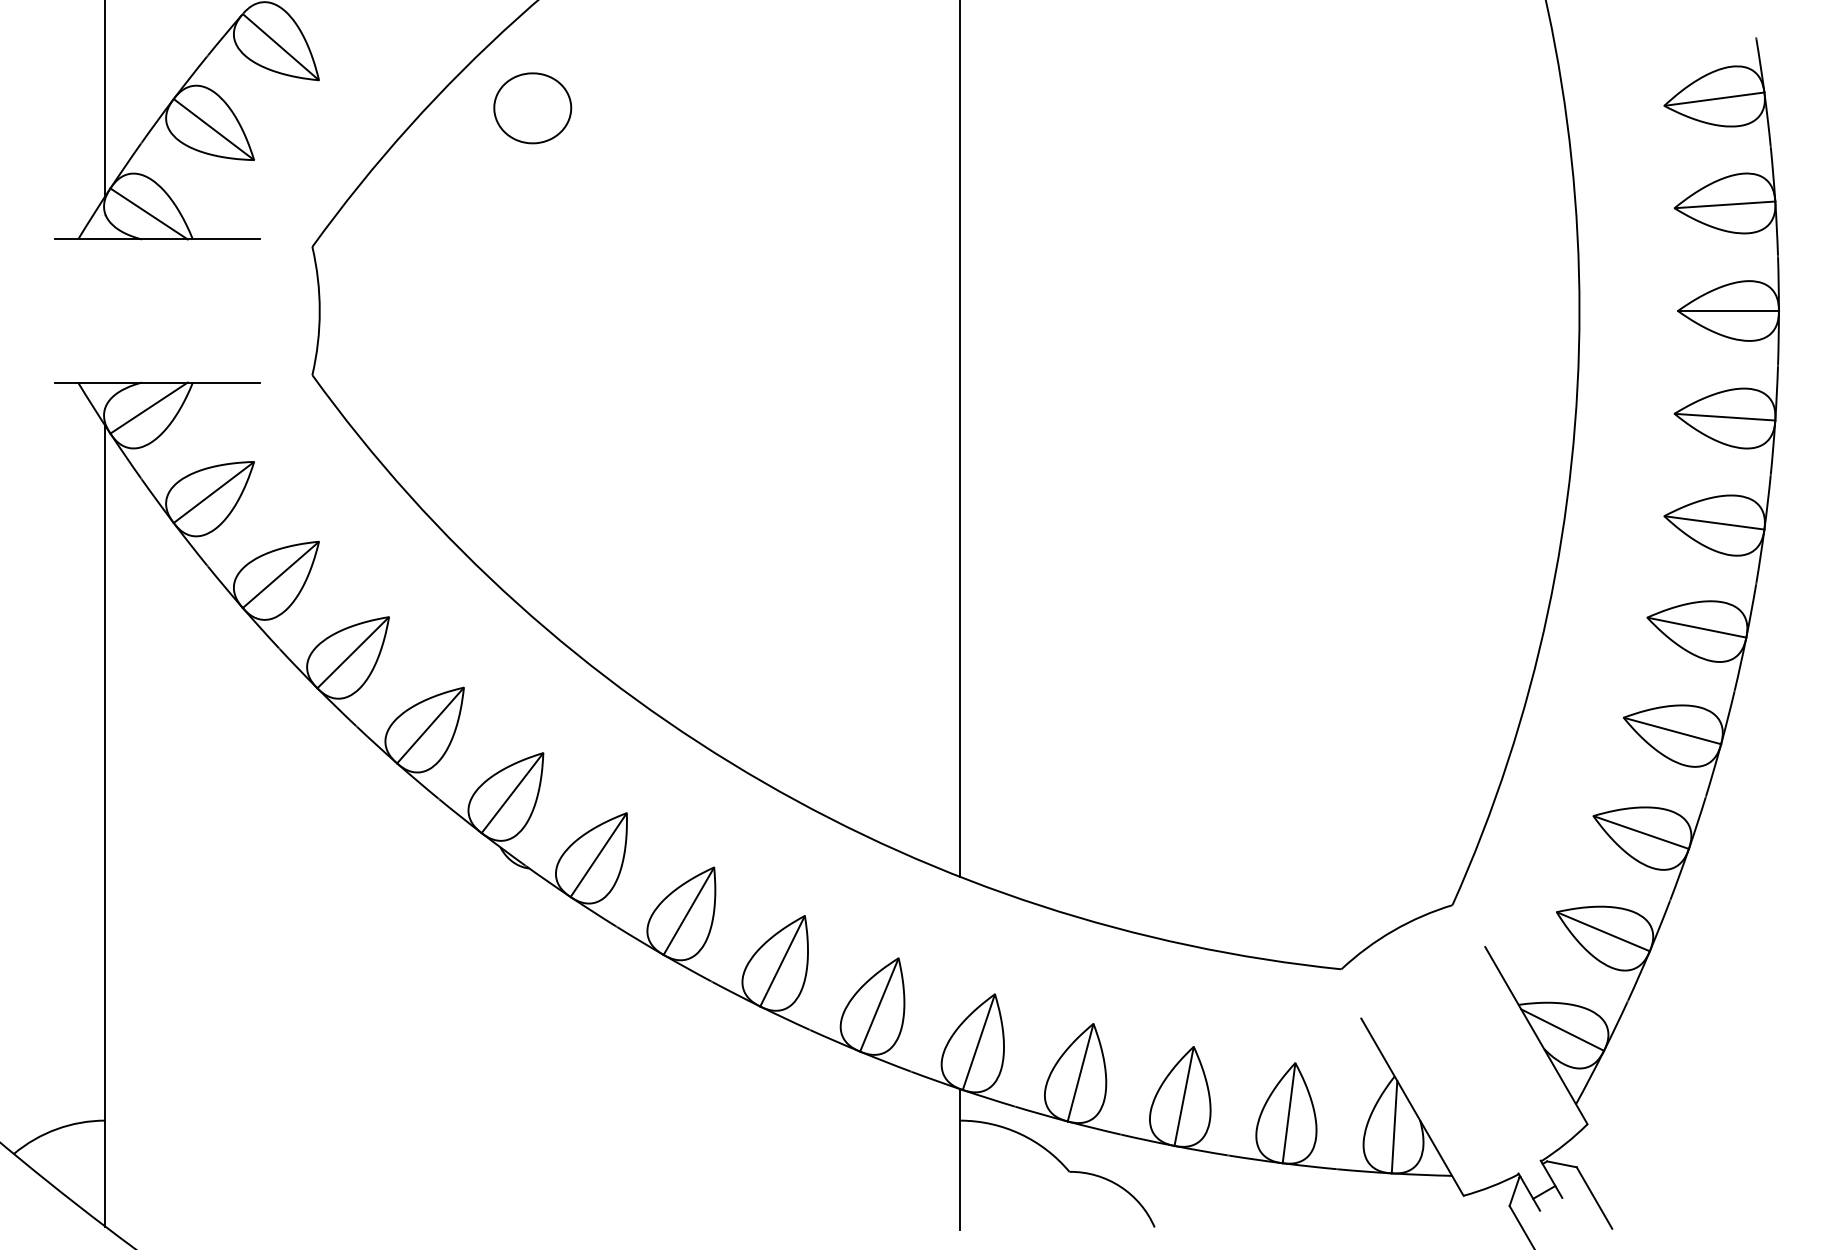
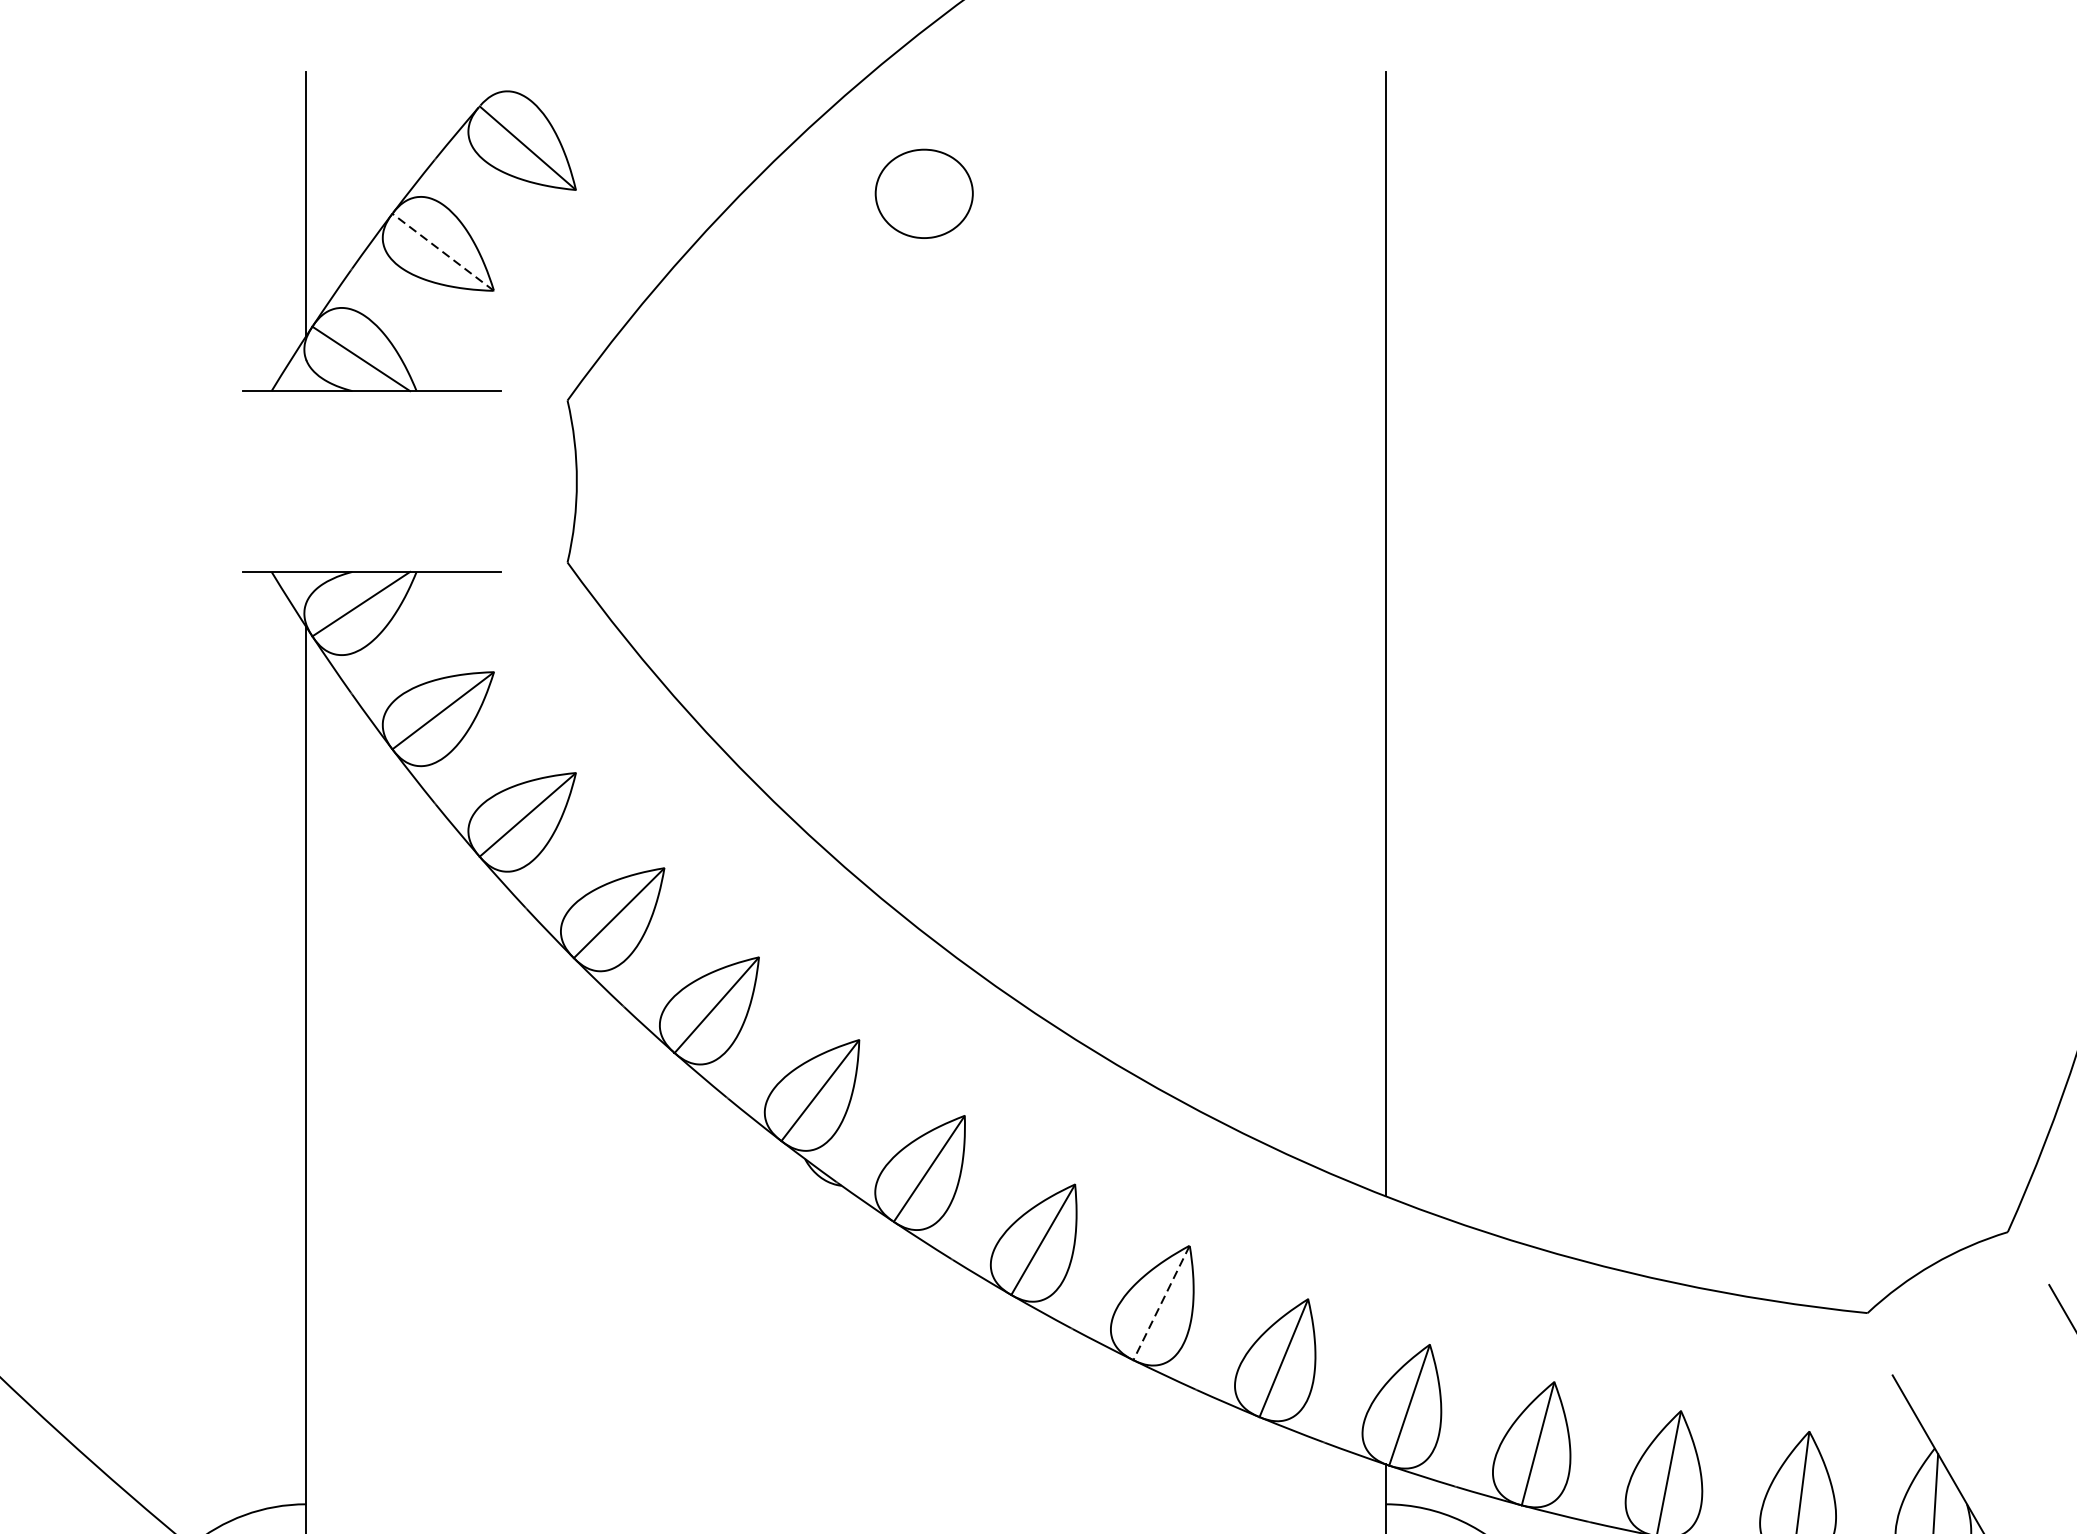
part: (532, 108) -> (923, 194), moved
line: (213, 129) -> (442, 252), solid -> dashed
line: (782, 961) -> (1161, 1303), solid -> dashed

